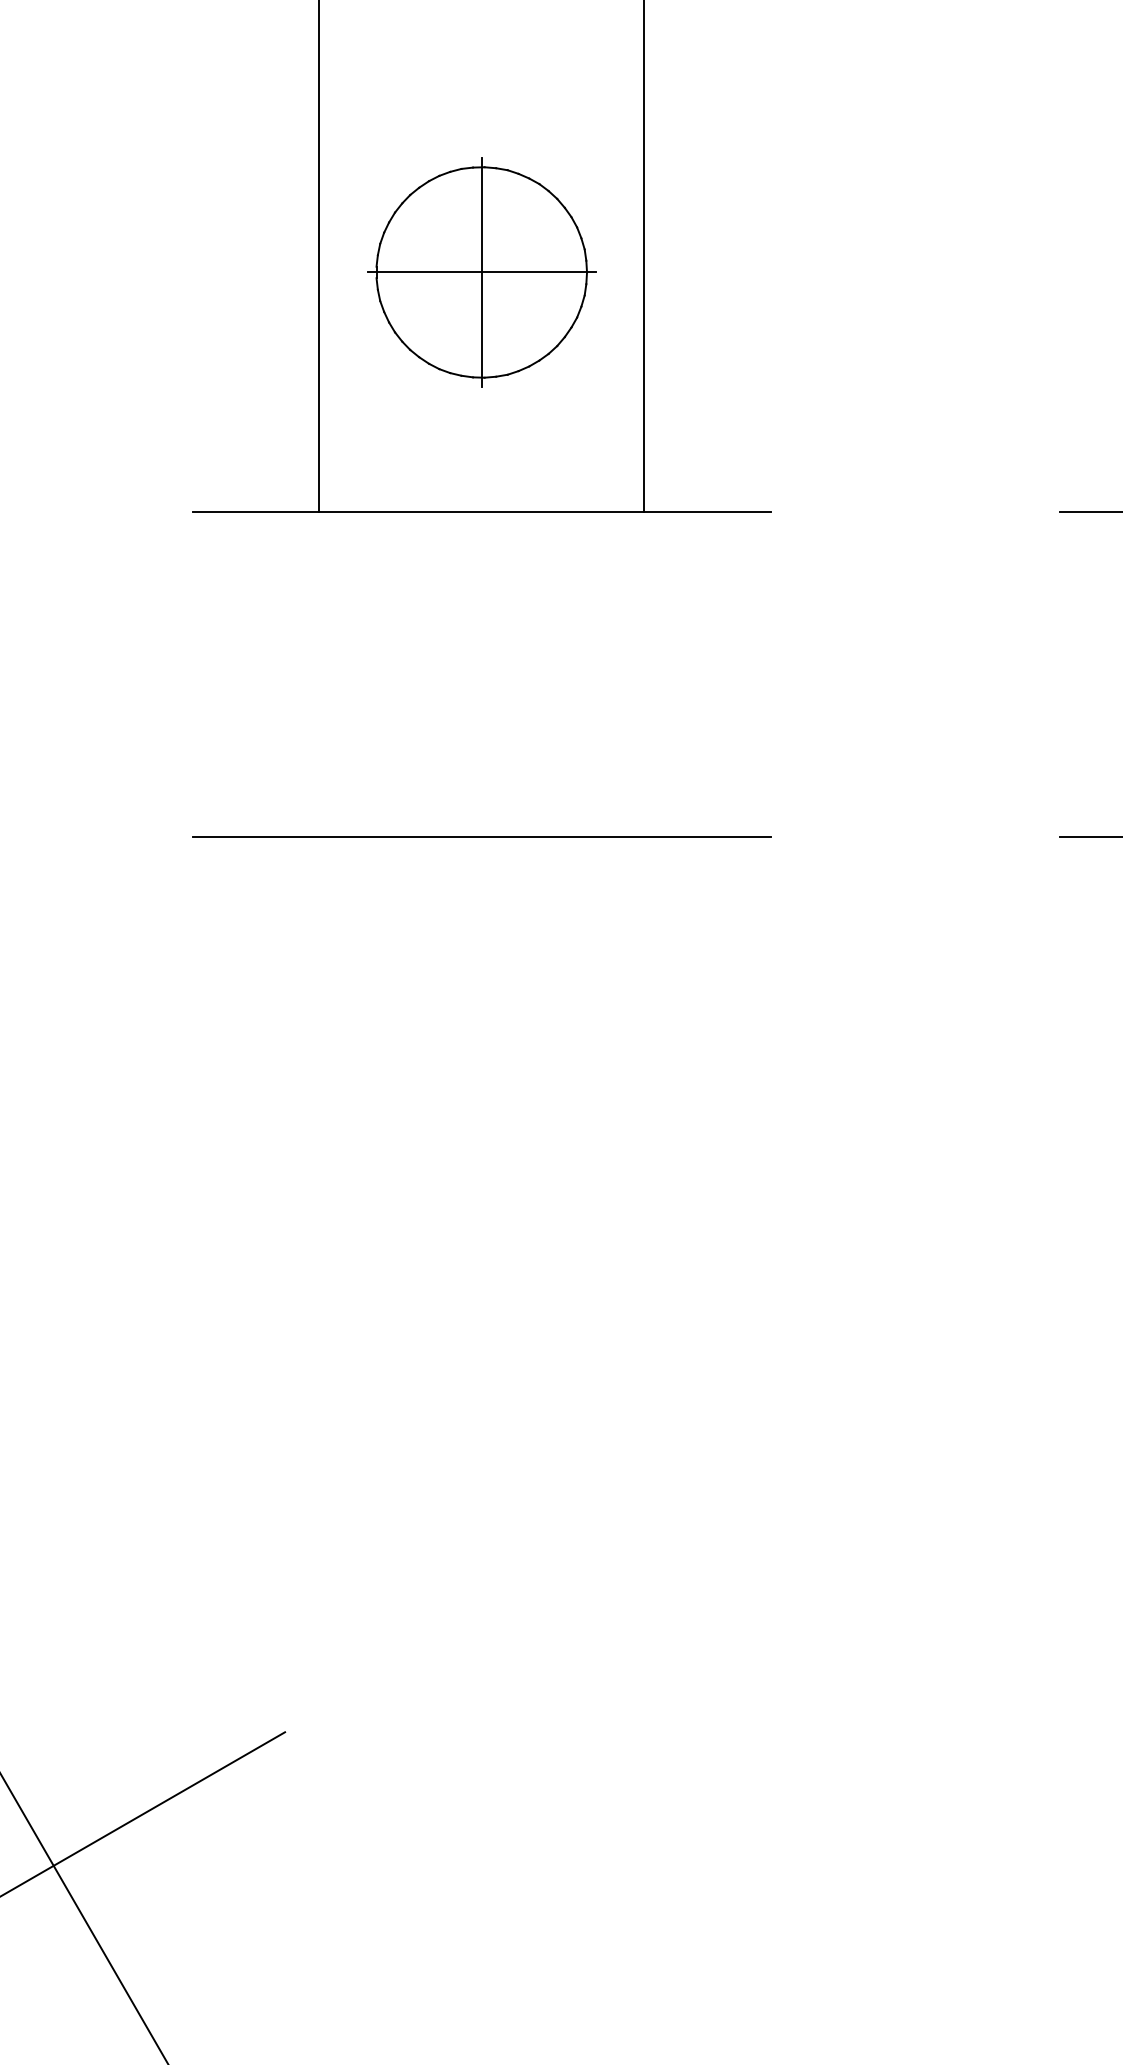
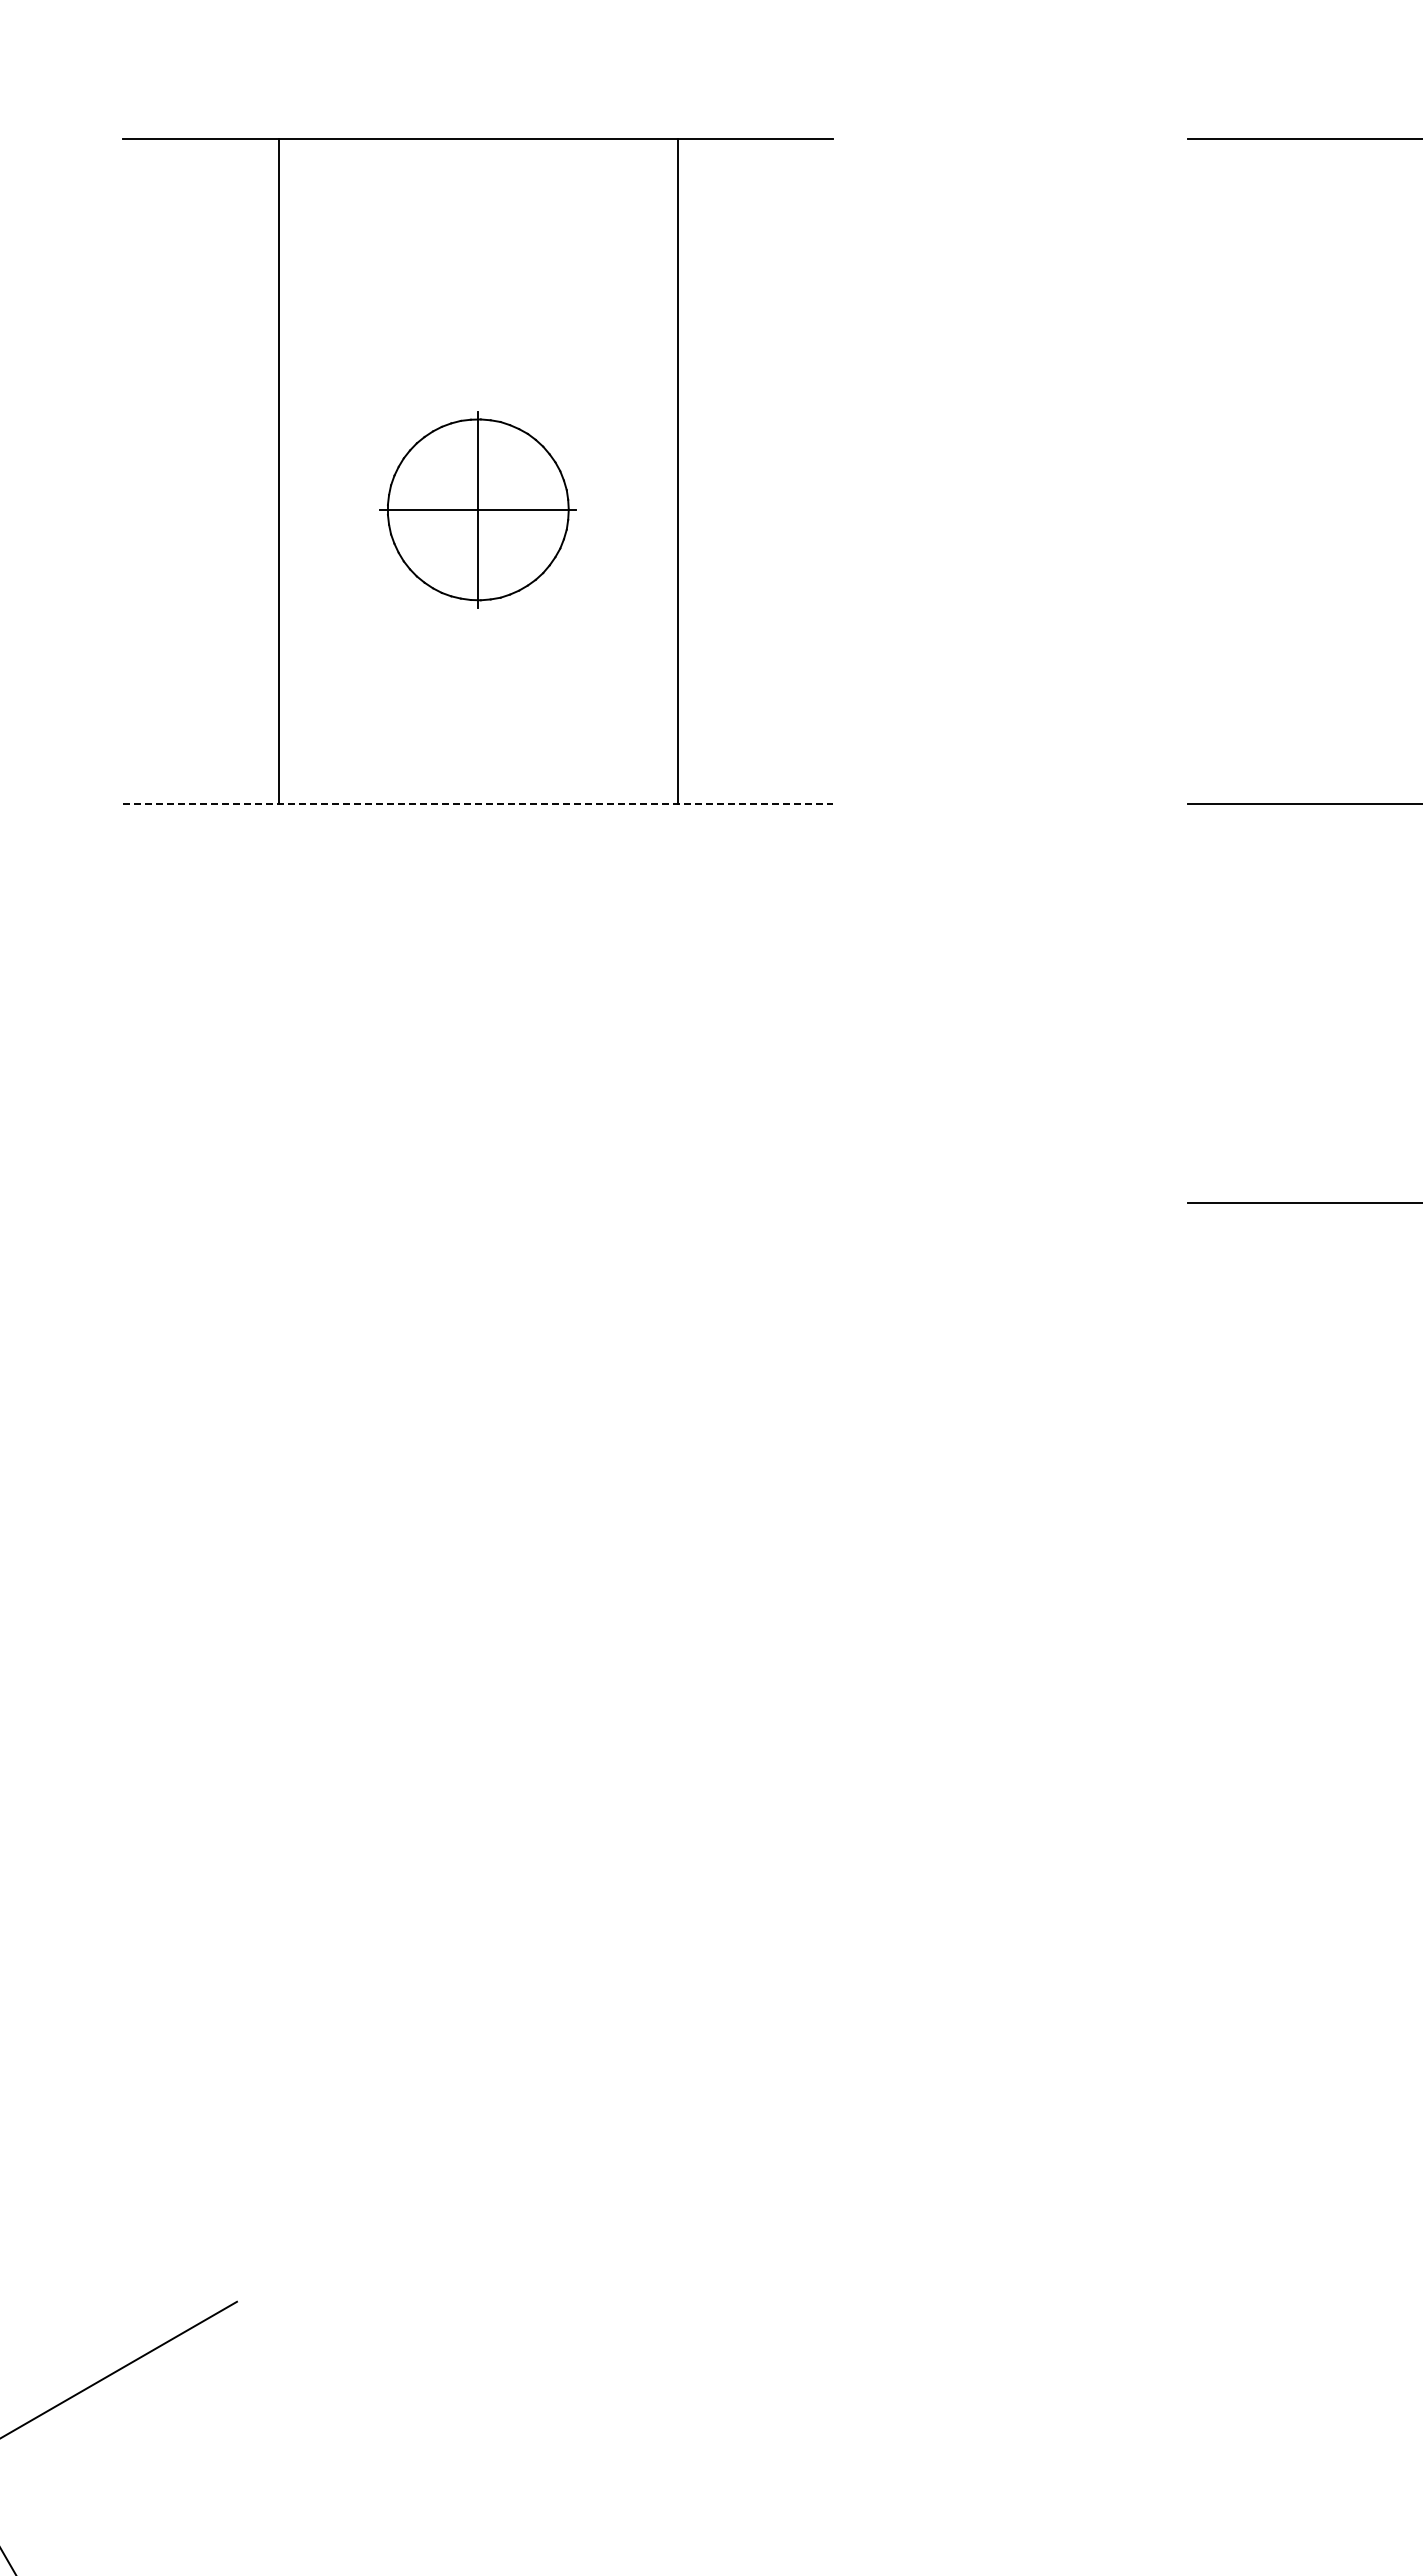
part: (480, 272) -> (477, 509), size x0.7
line: (481, 512) -> (478, 804), solid -> dashed
line: (481, 837) -> (478, 1203), removed

